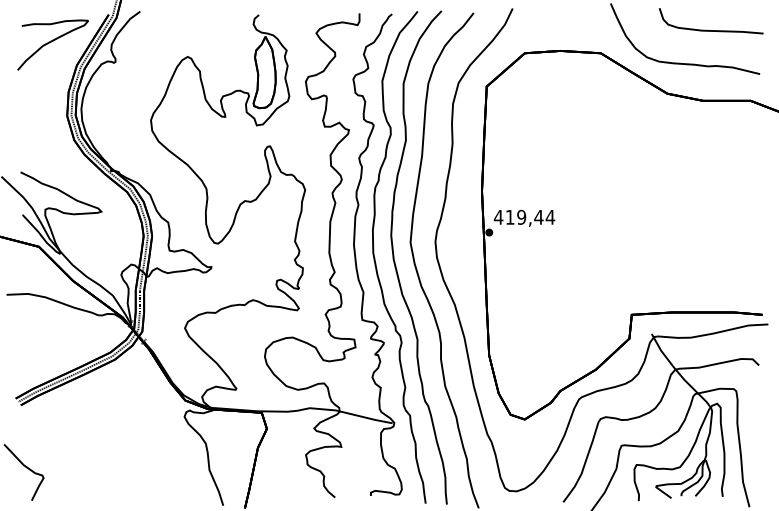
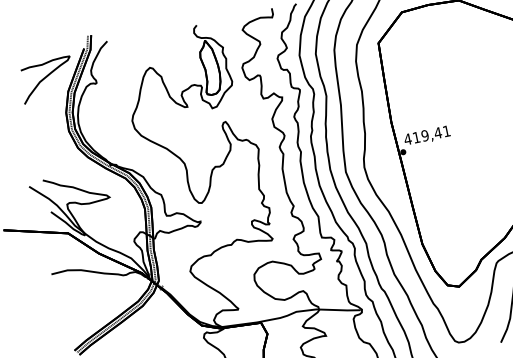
text: (550, 217) -> (446, 131), 419,44 -> 419,41

